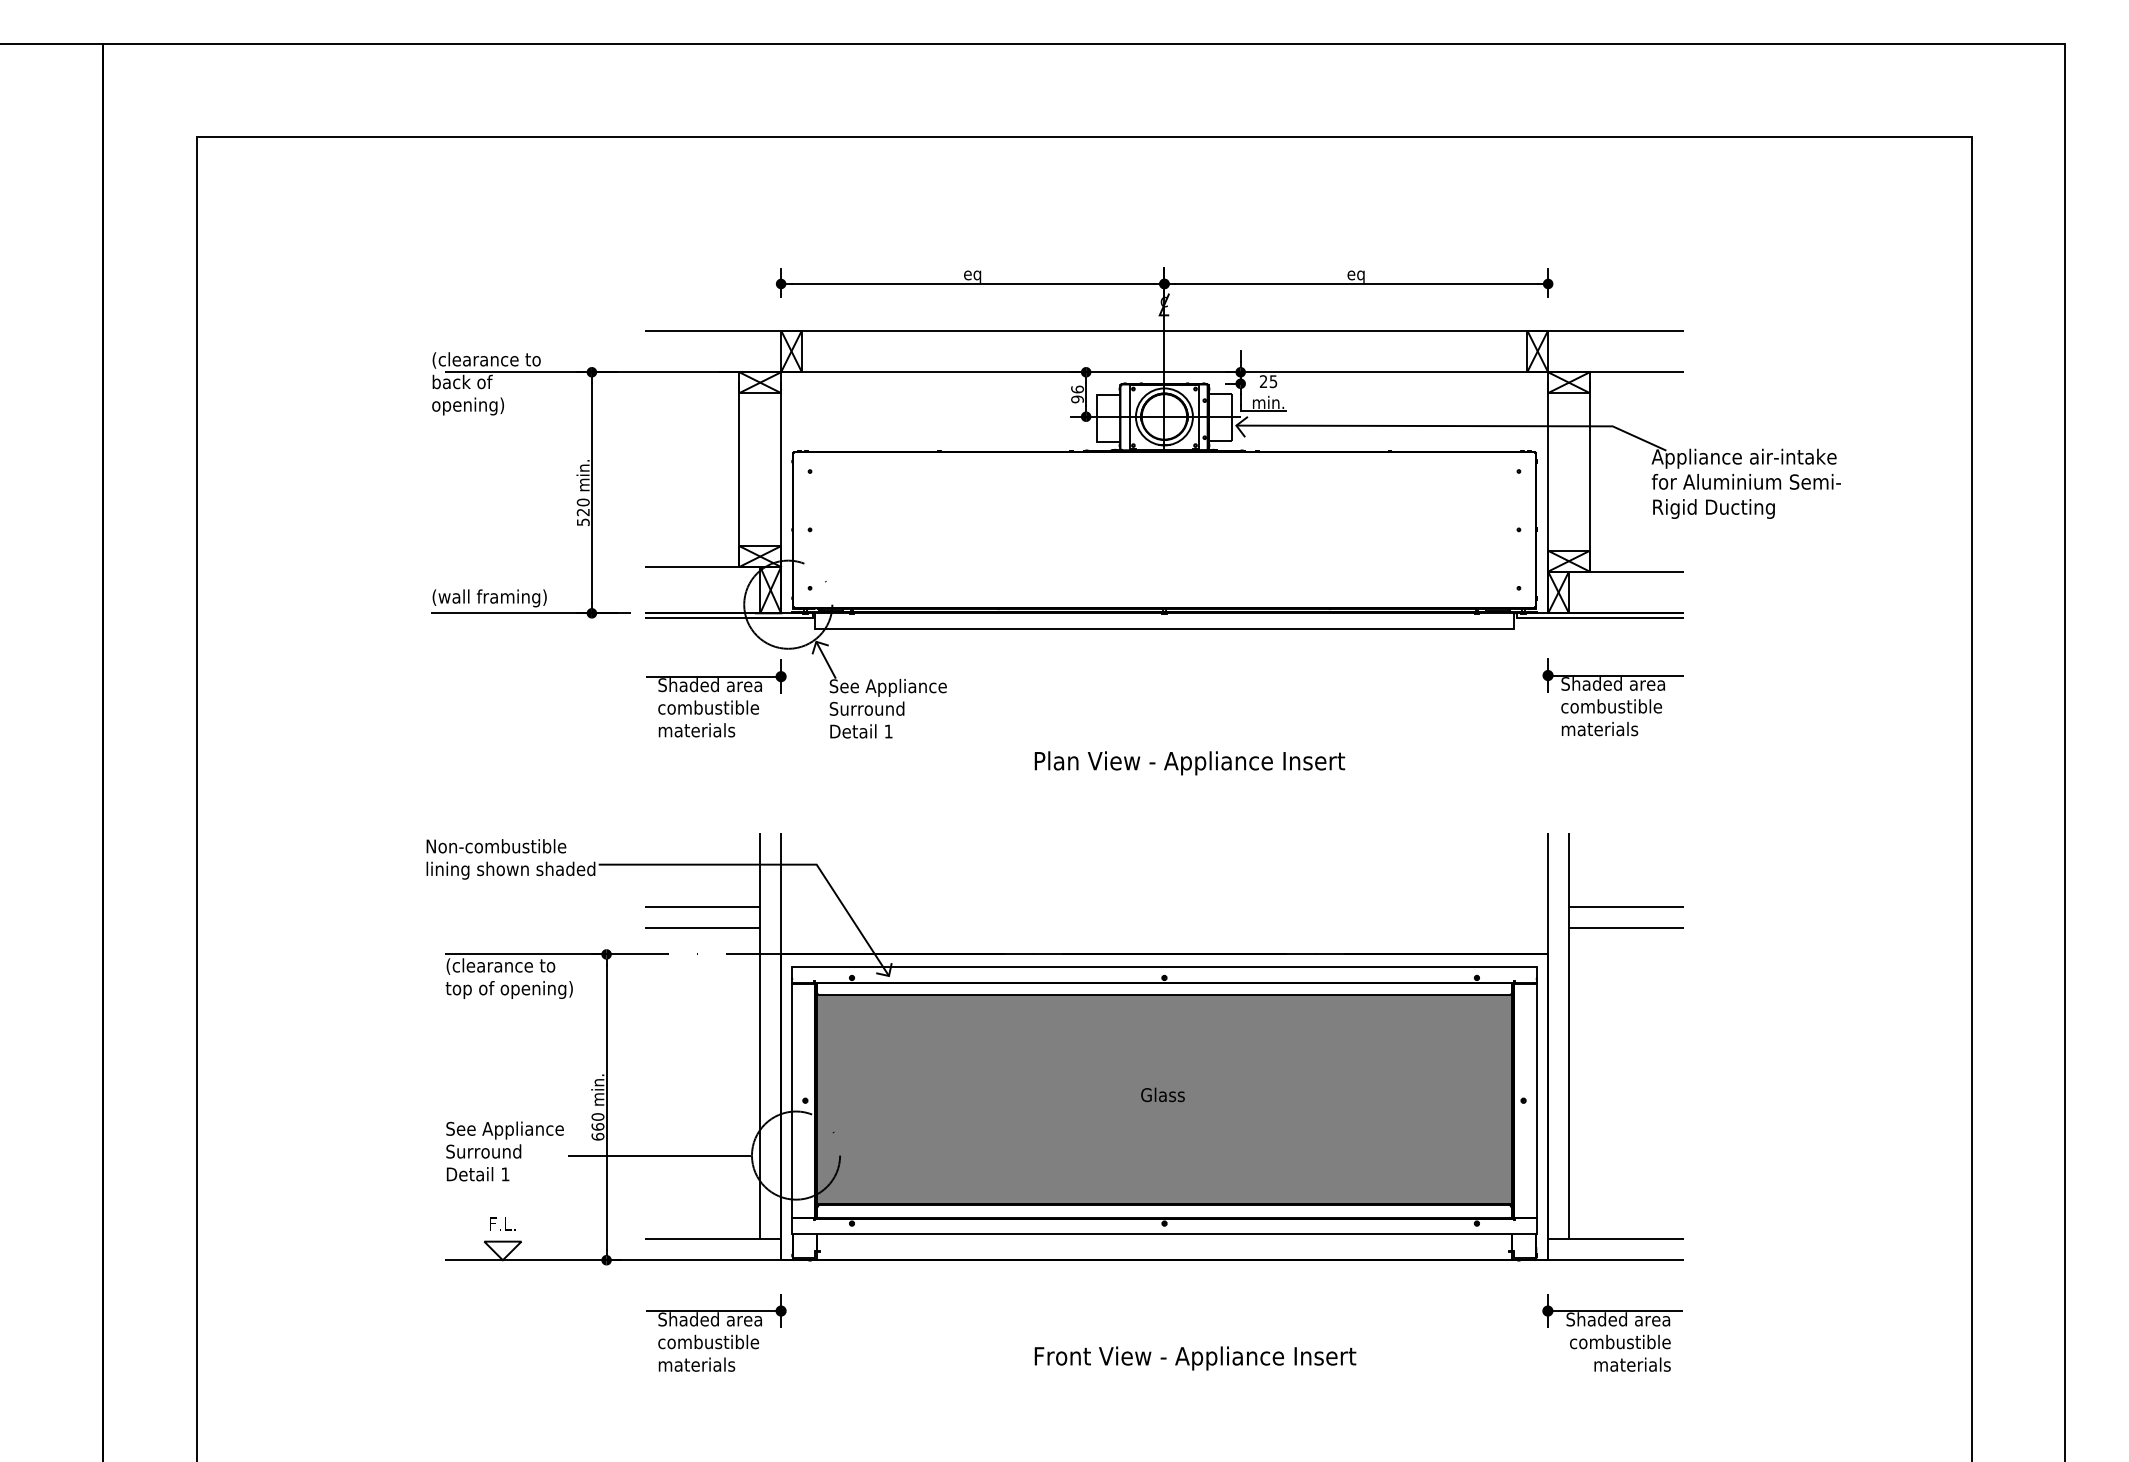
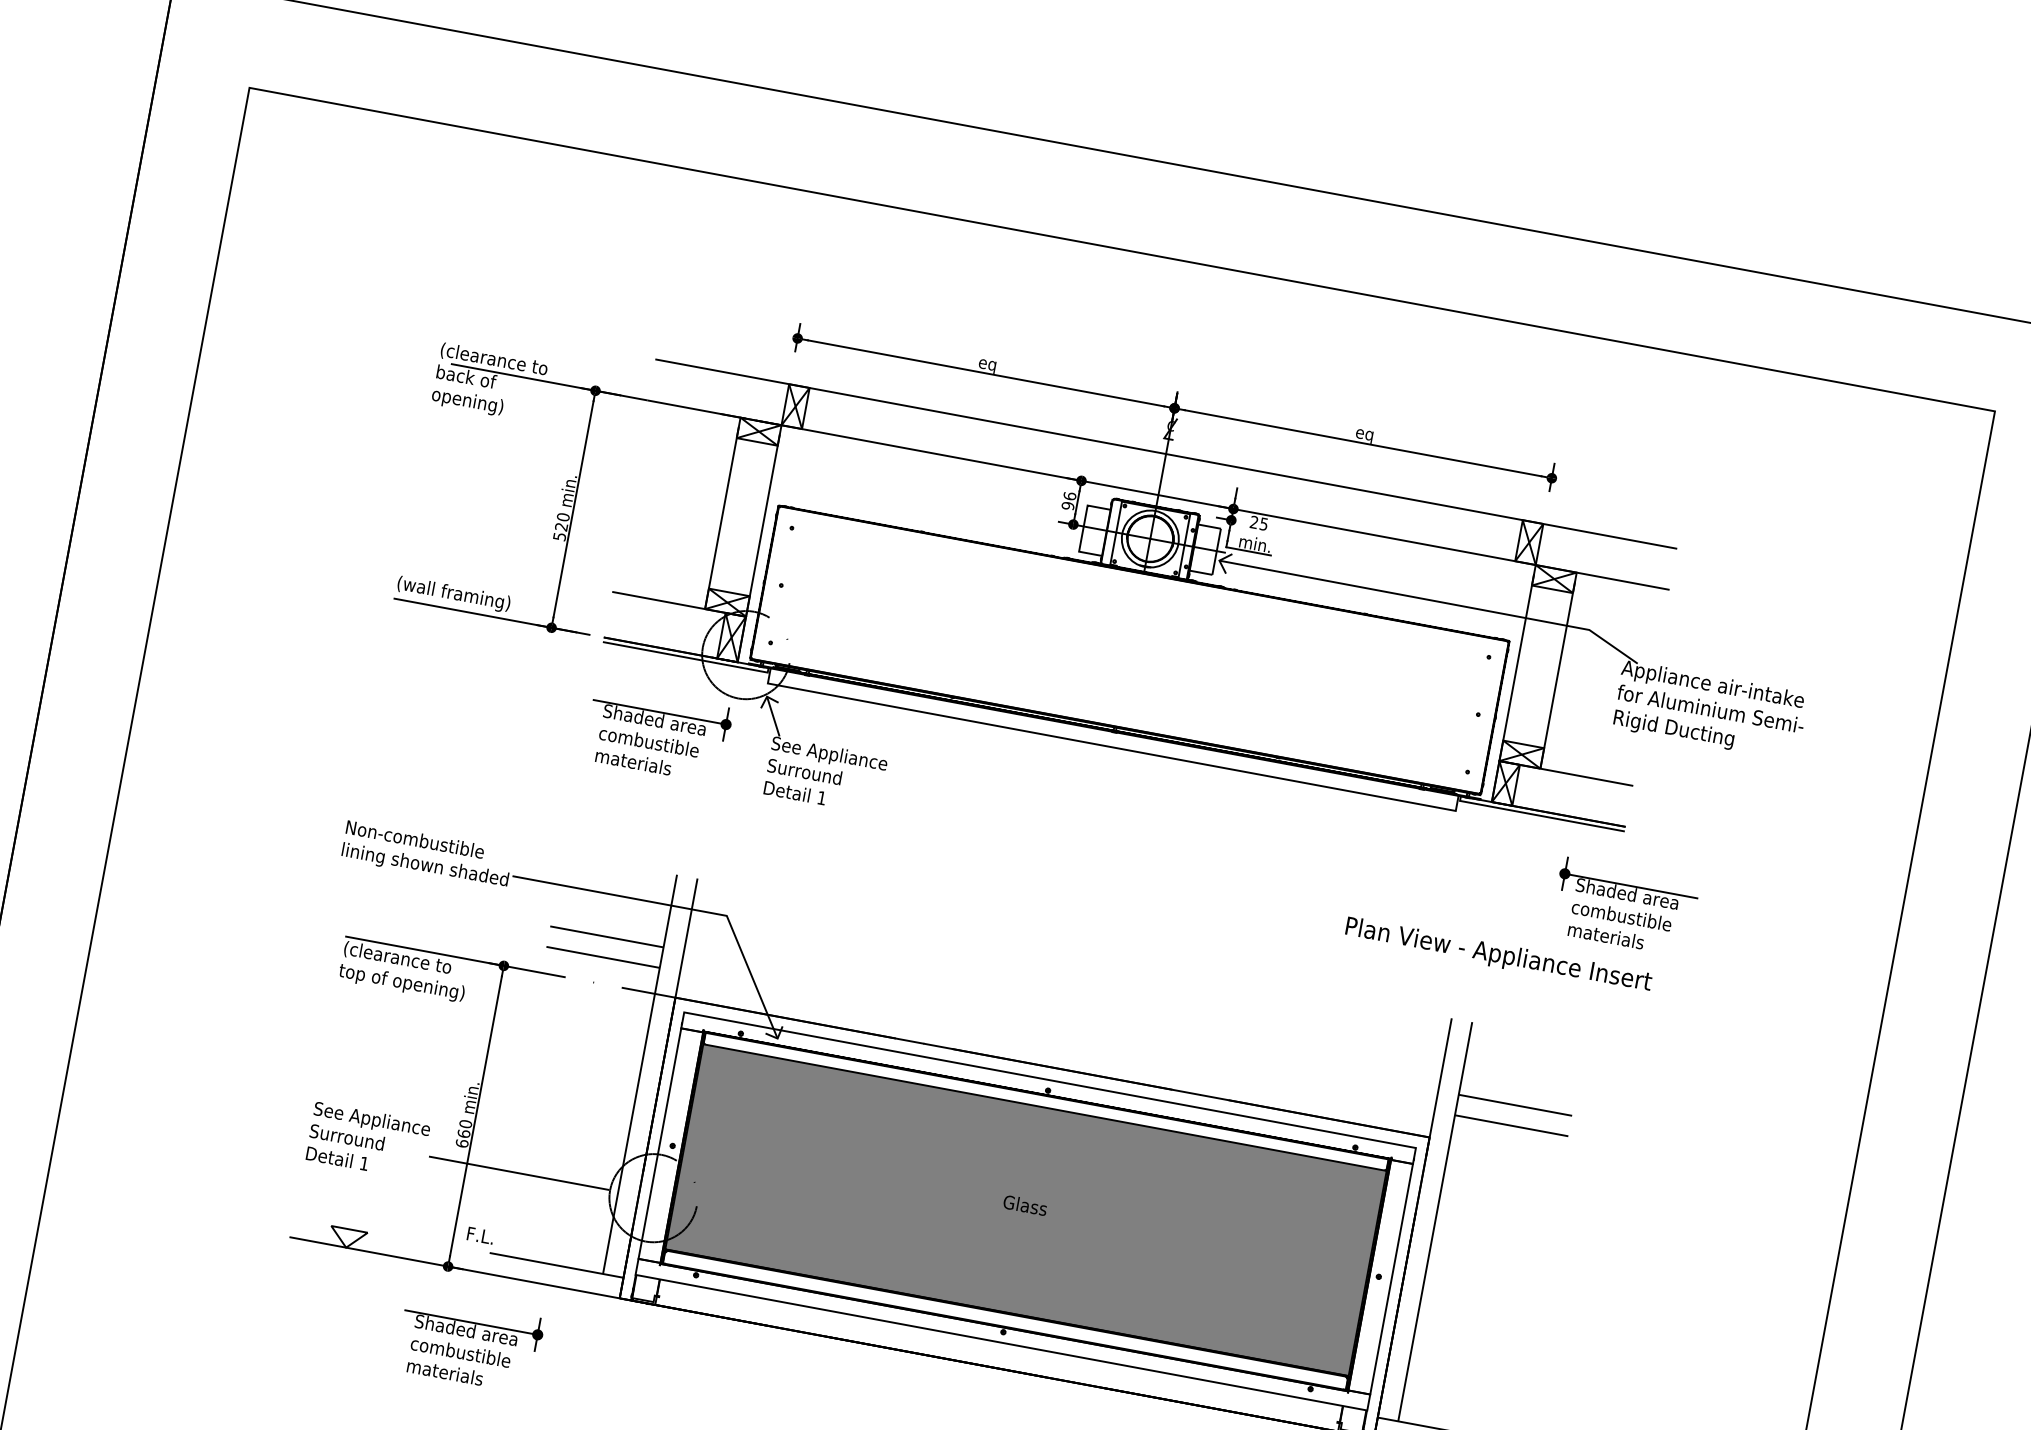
part: (1614, 703) -> (1625, 913), moved
text: (1189, 763) -> (1498, 955), moved
text: (502, 1223) -> (480, 1235), moved
part: (715, 1326) -> (470, 1338), moved

